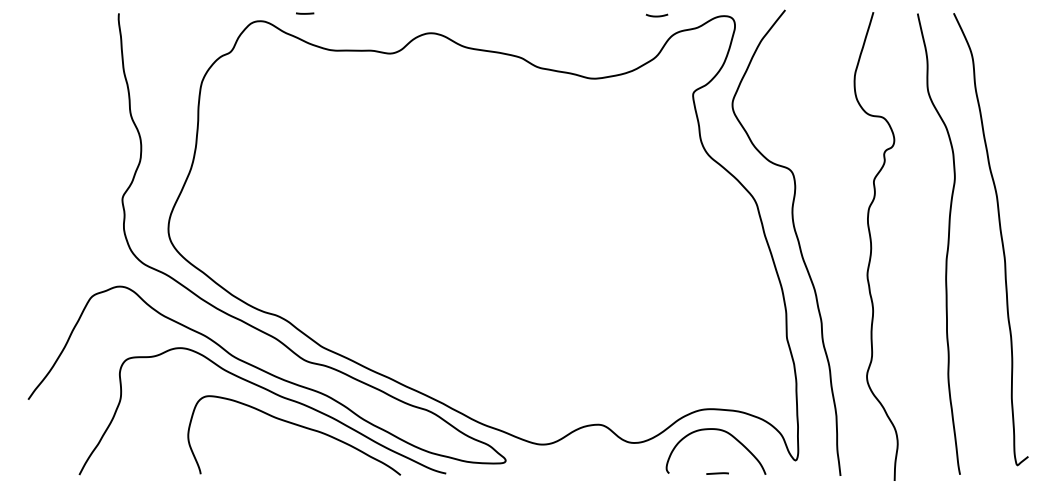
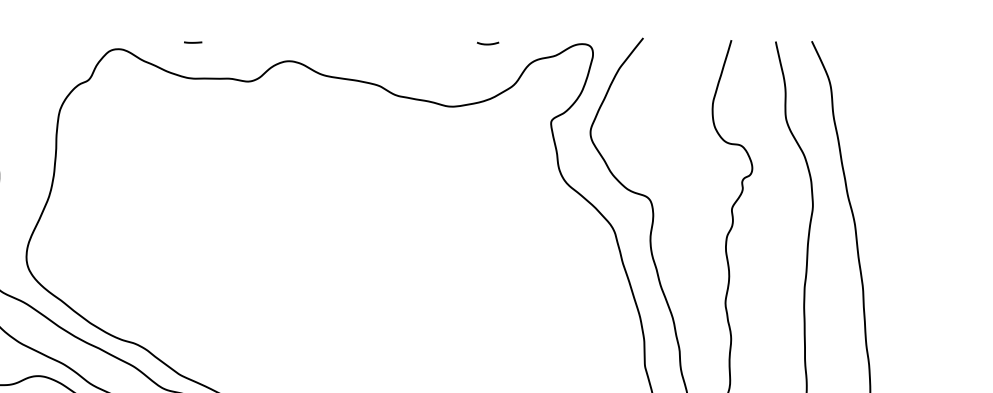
line: (305, 13) -> (193, 42), moved
curve: (656, 15) -> (487, 43), moved

